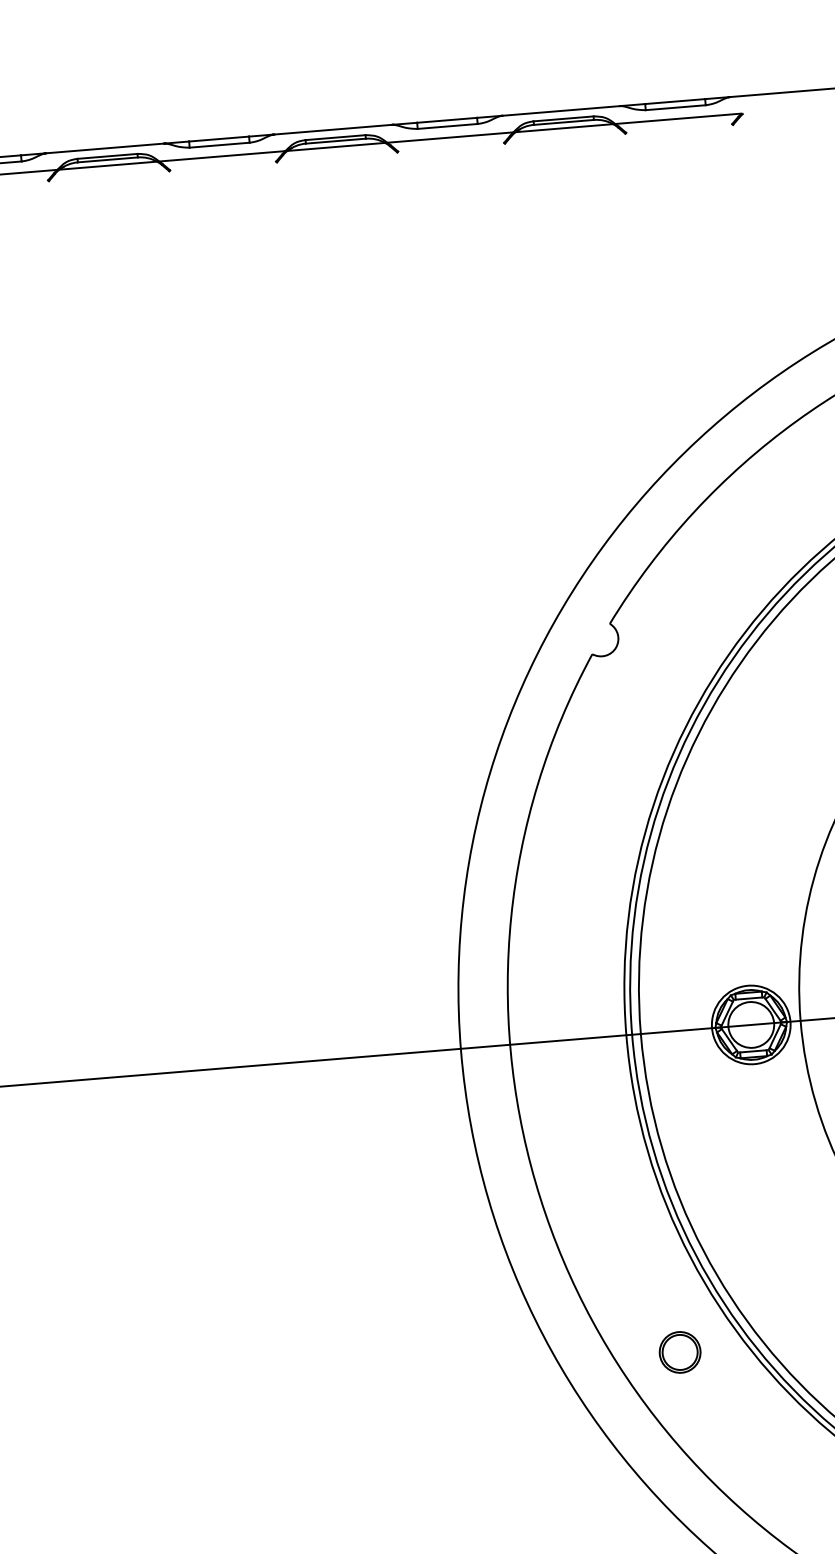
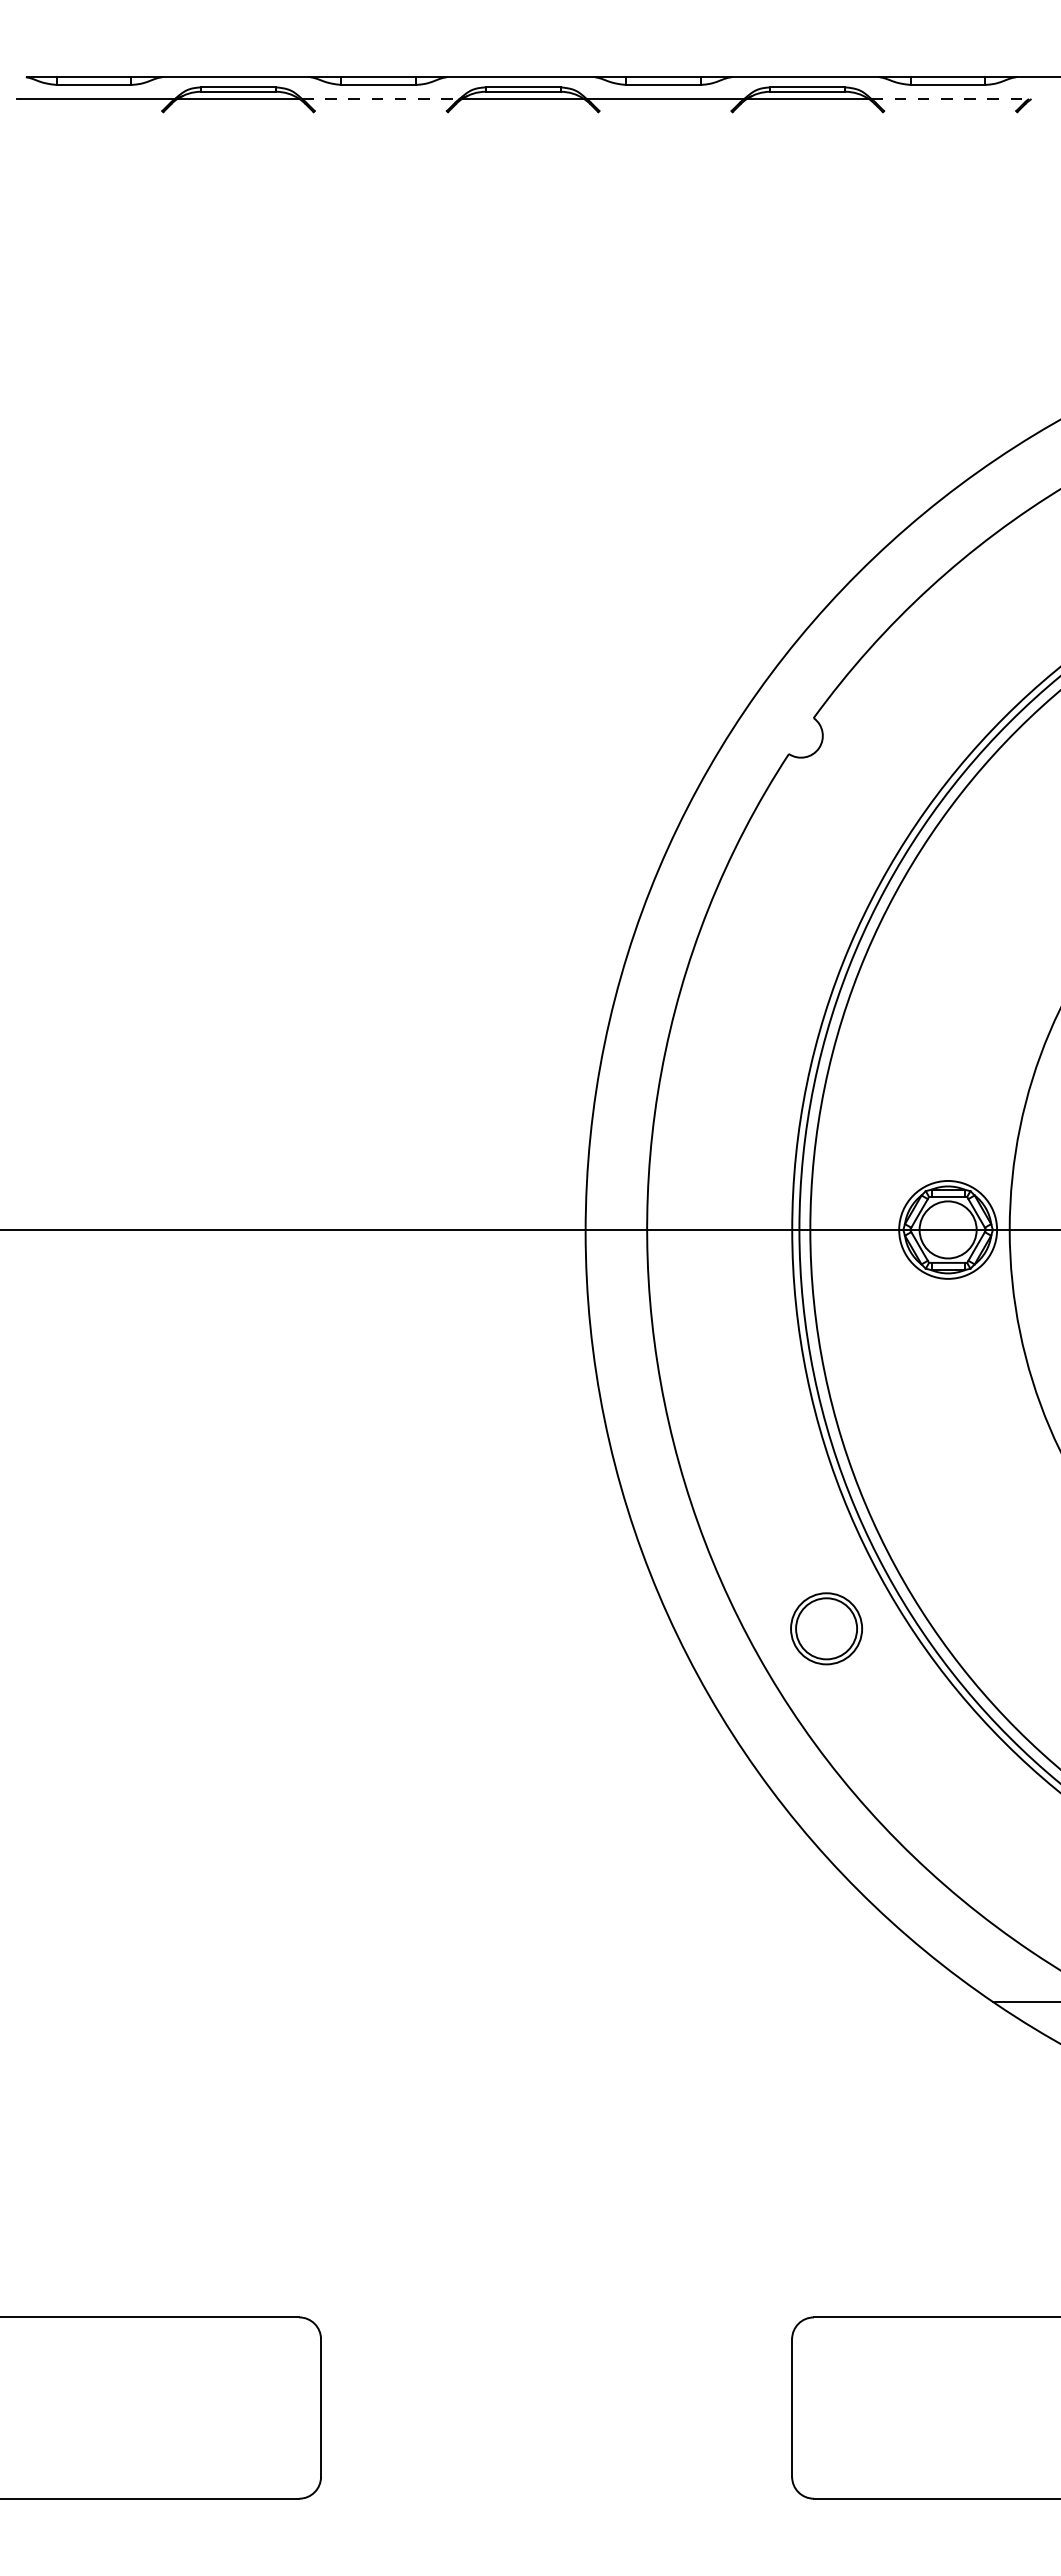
line: (678, 118) -> (950, 98), solid -> dashed
line: (222, 155) -> (380, 98), solid -> dashed
part: (680, 1352) -> (826, 1628), size x1.4

